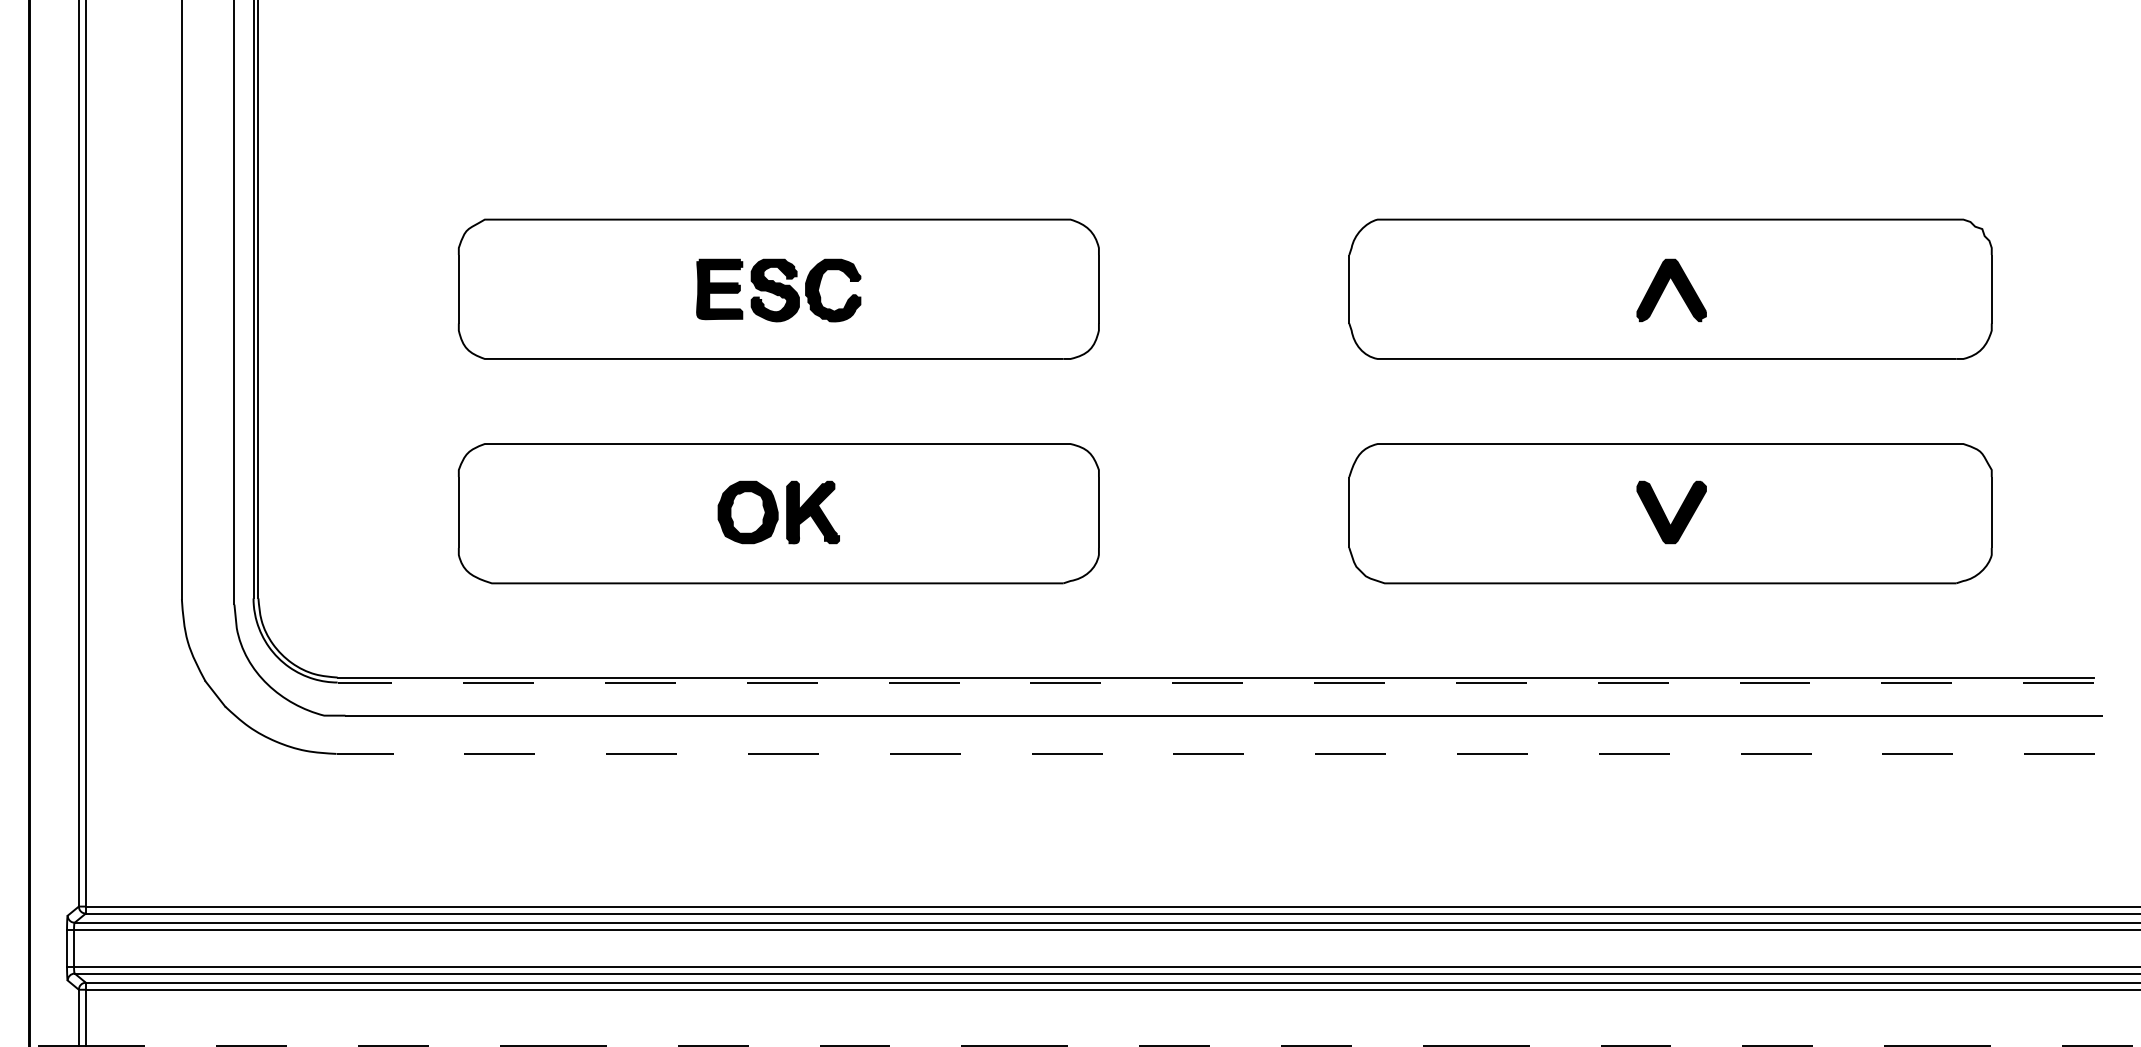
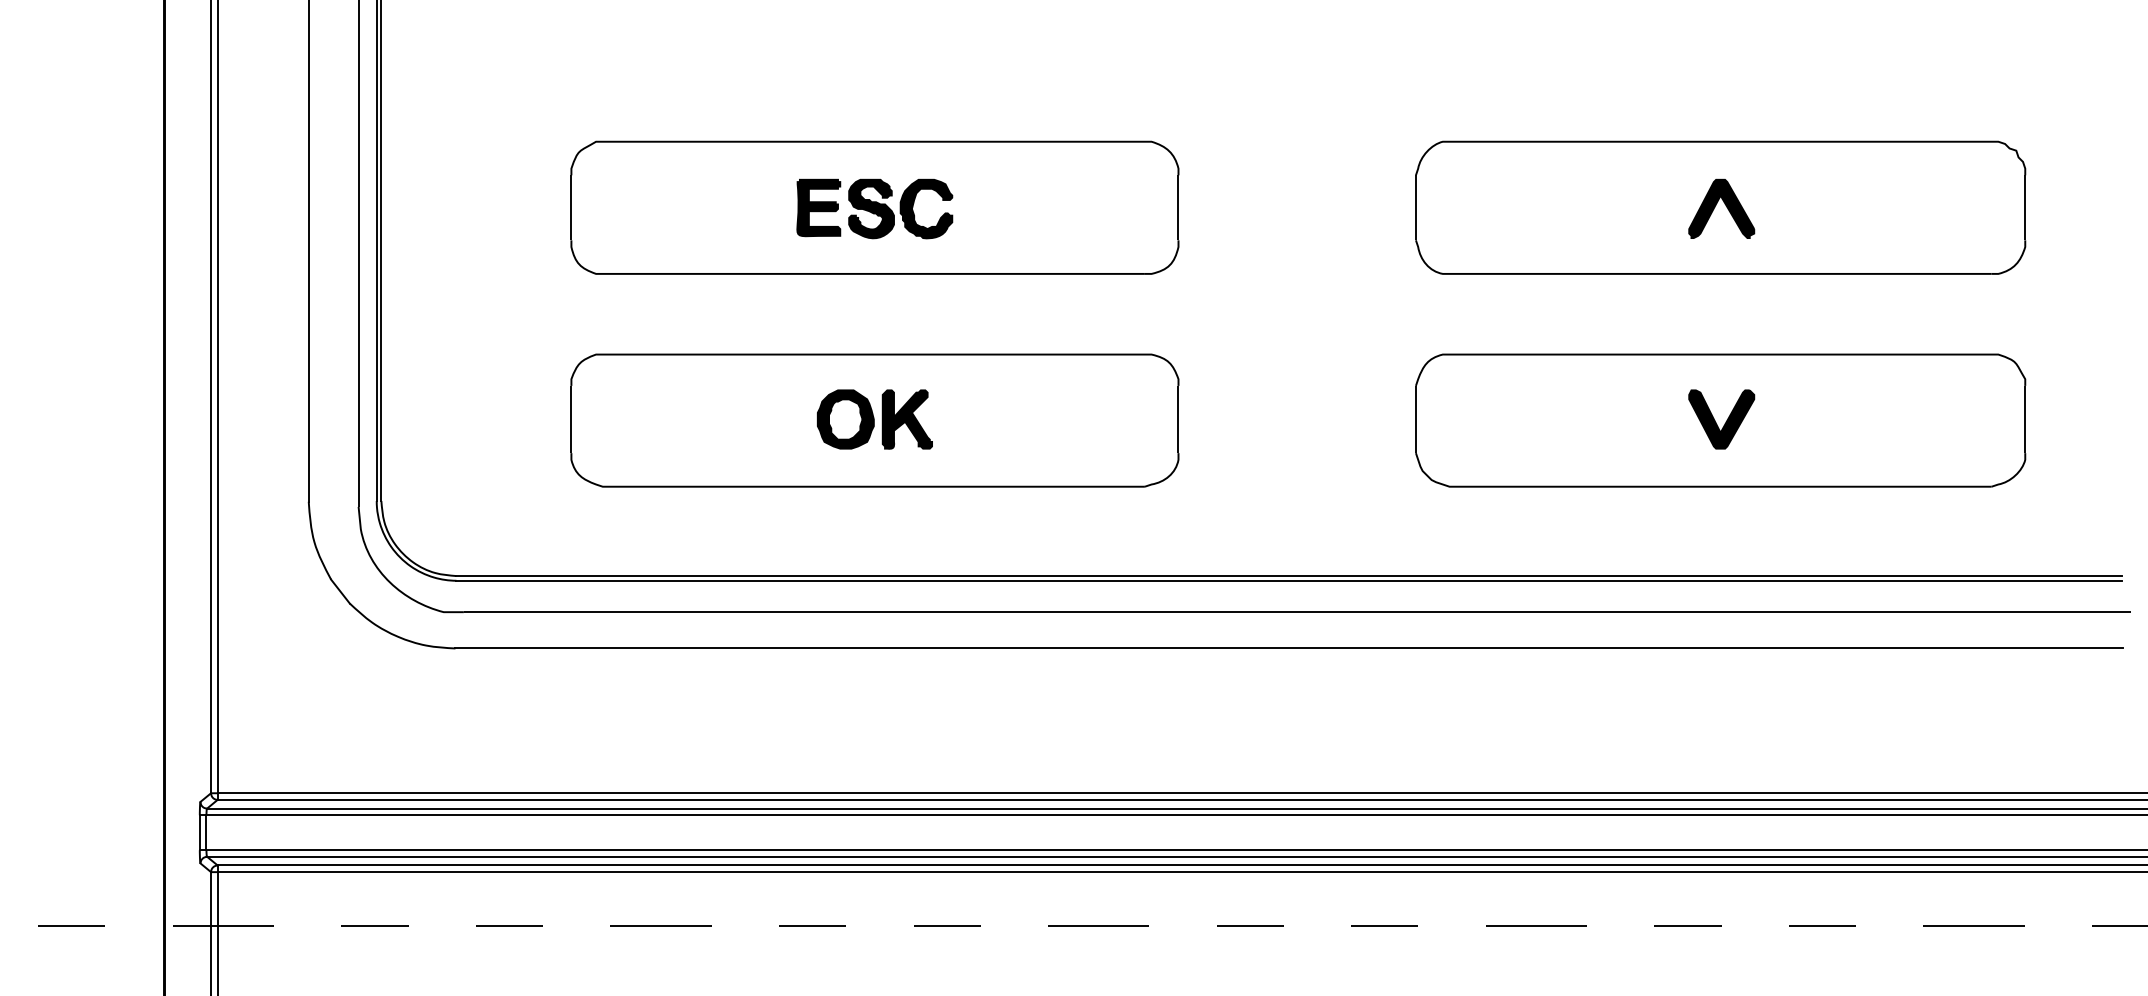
line: (1215, 682) -> (1289, 580), dashed -> solid
line: (1215, 753) -> (1289, 648), dashed -> solid

